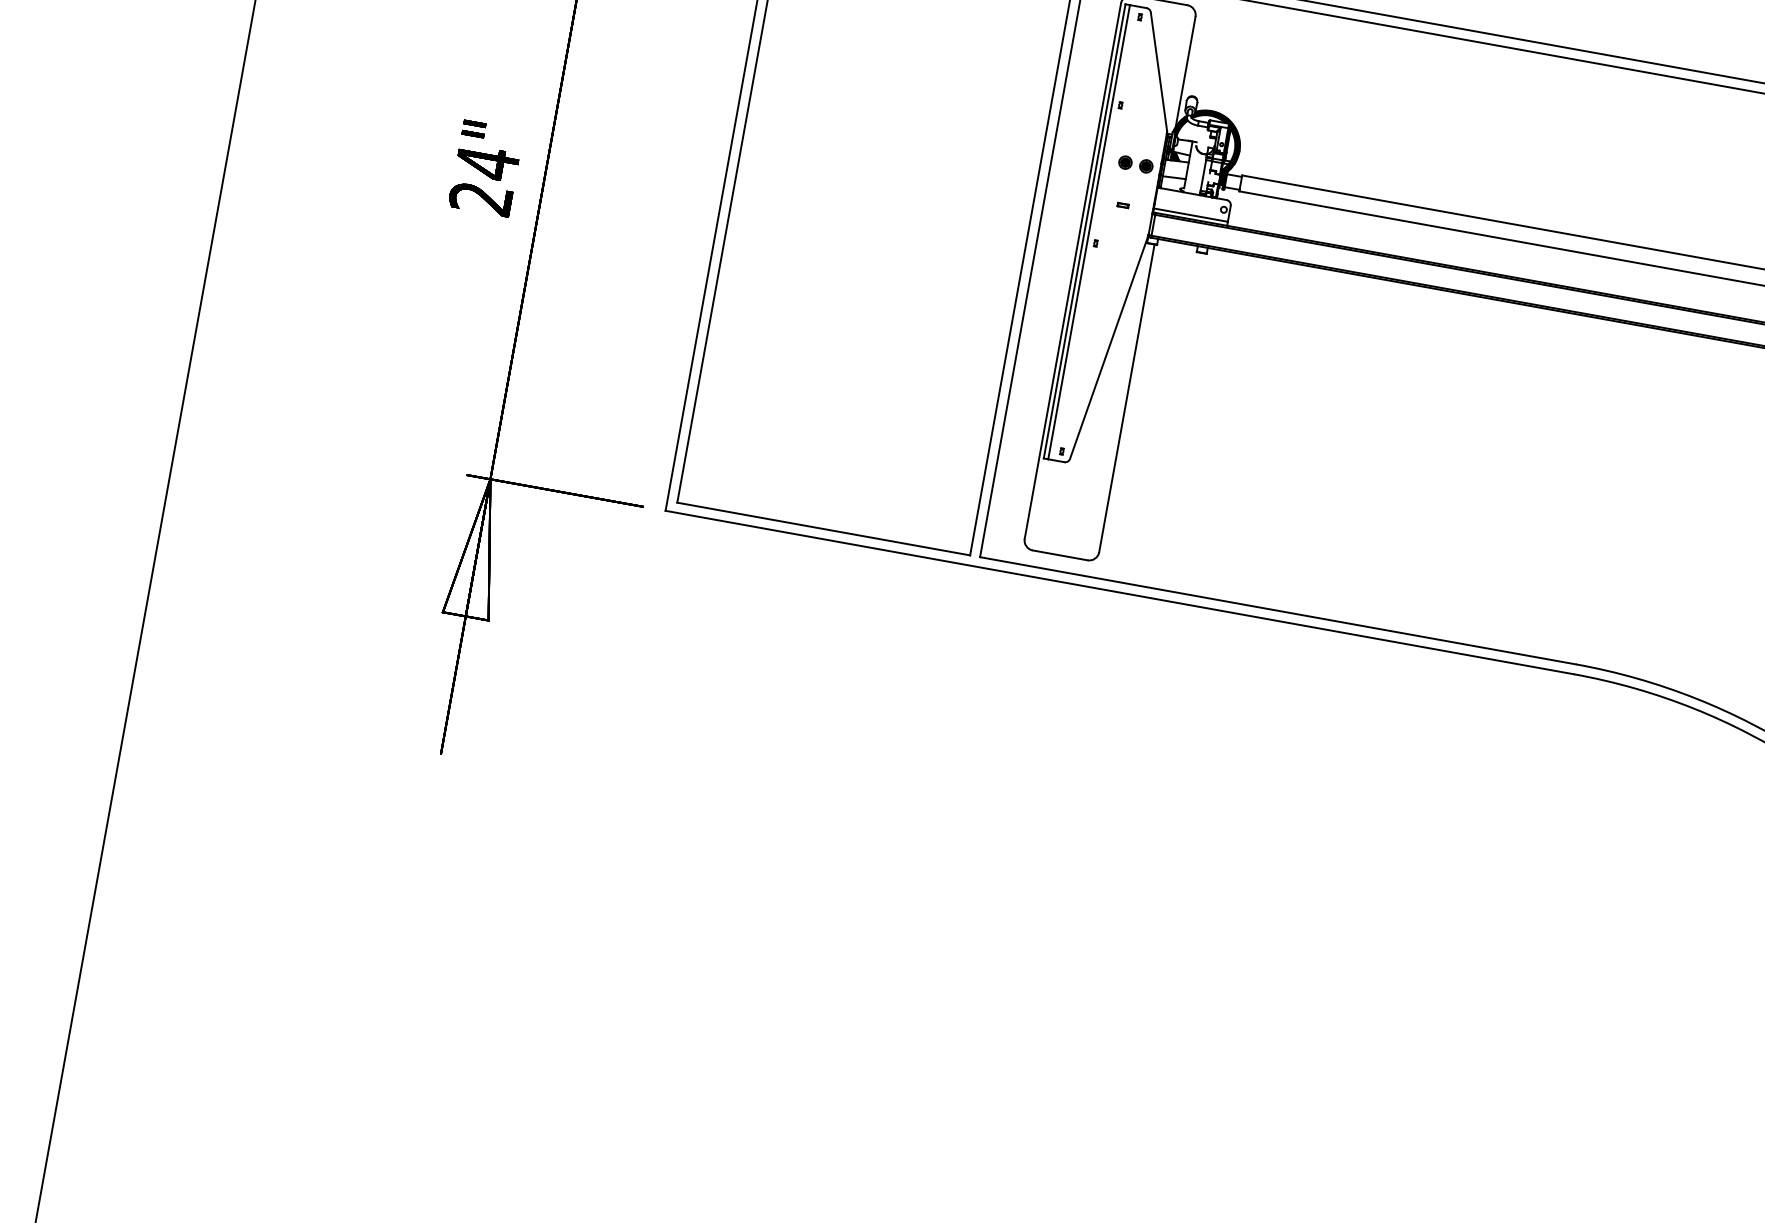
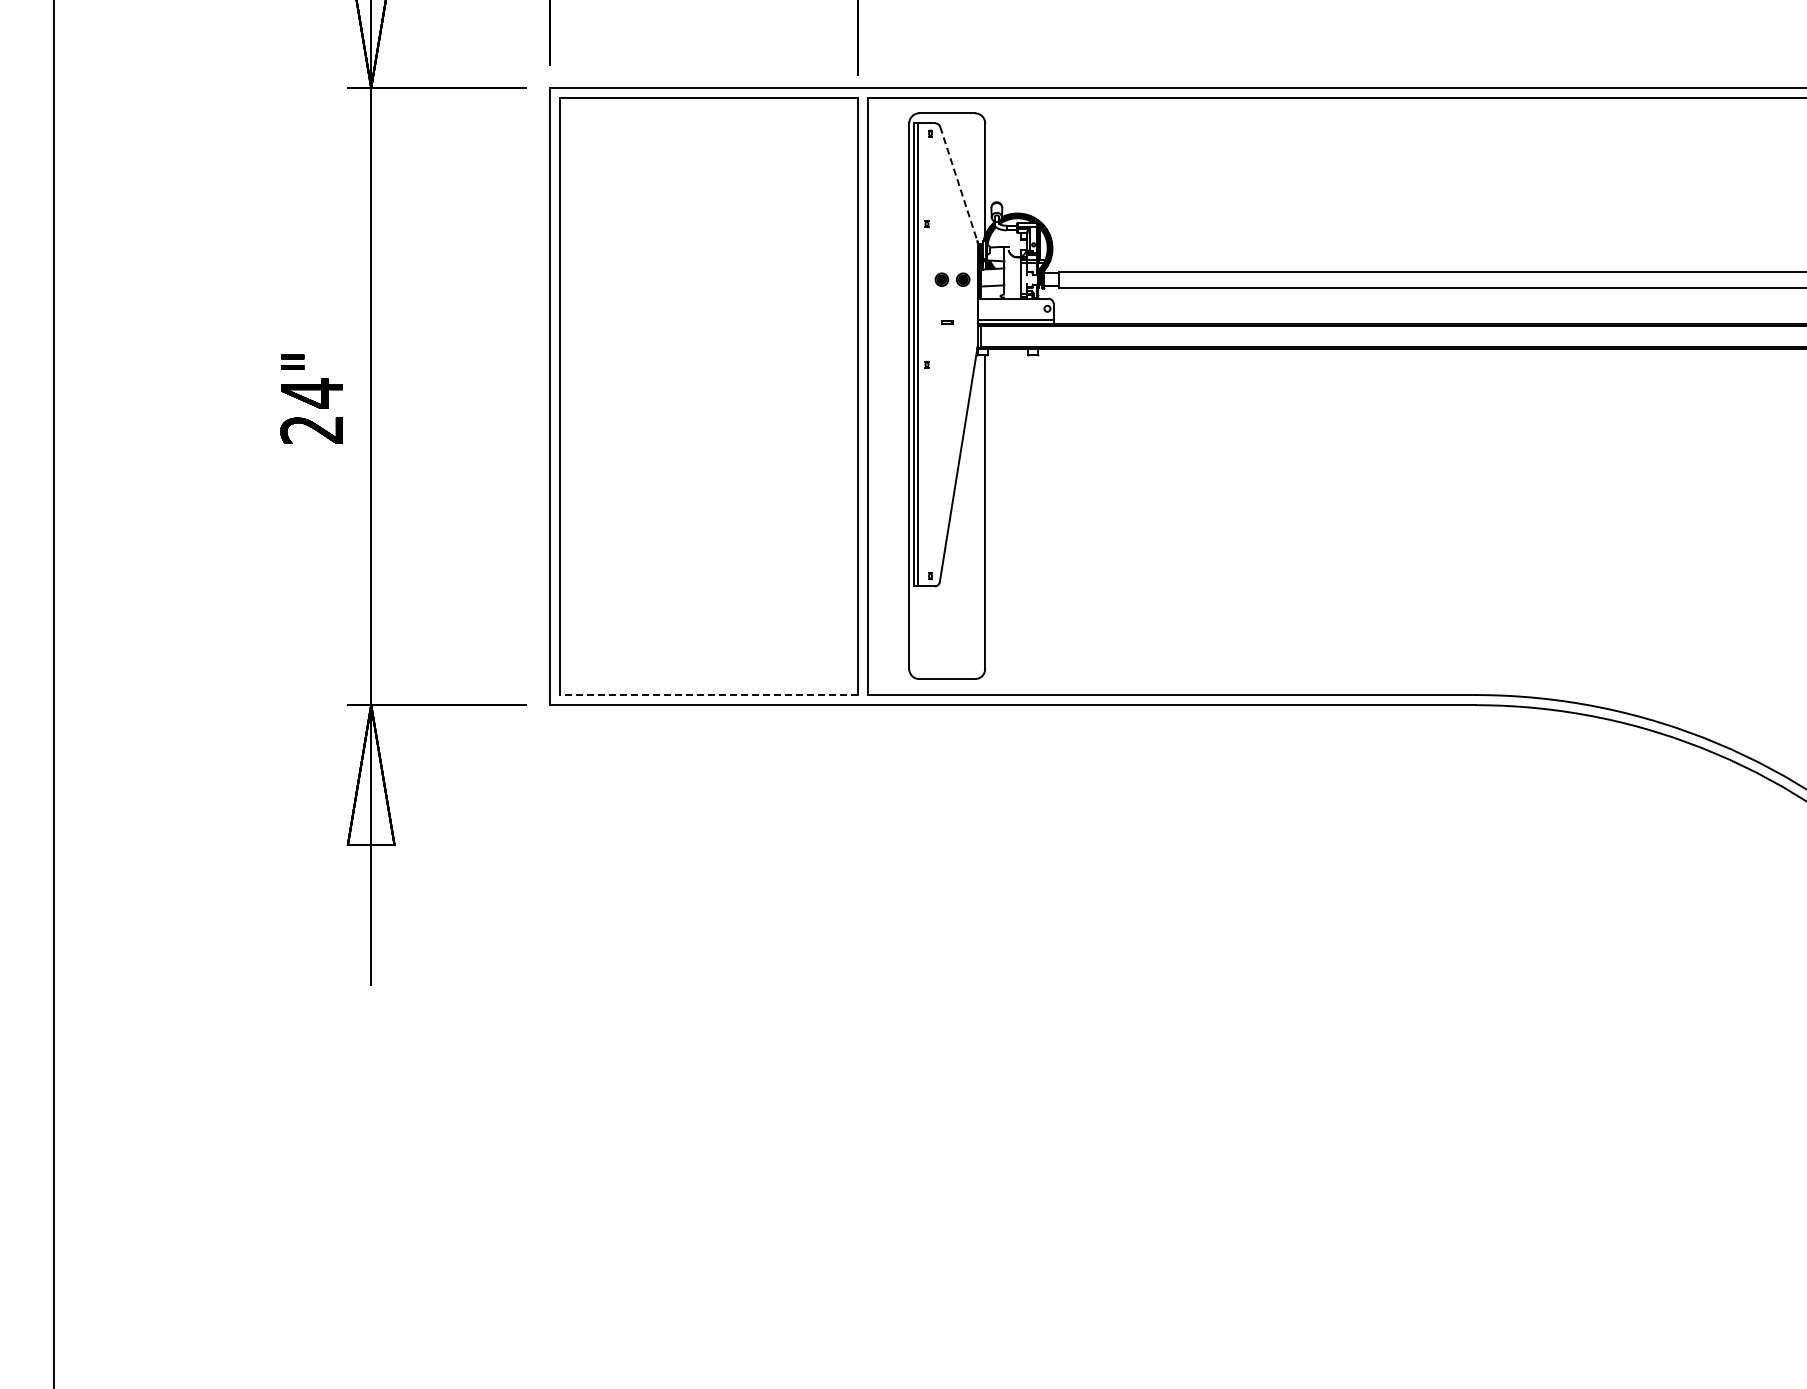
line: (1158, 71) -> (958, 183), solid -> dashed
line: (823, 529) -> (708, 695), solid -> dashed

